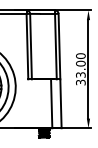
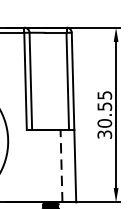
text: (80, 65) -> (104, 109), 33.00 -> 30.55
line: (51, 103) -> (61, 165), solid -> dashed

